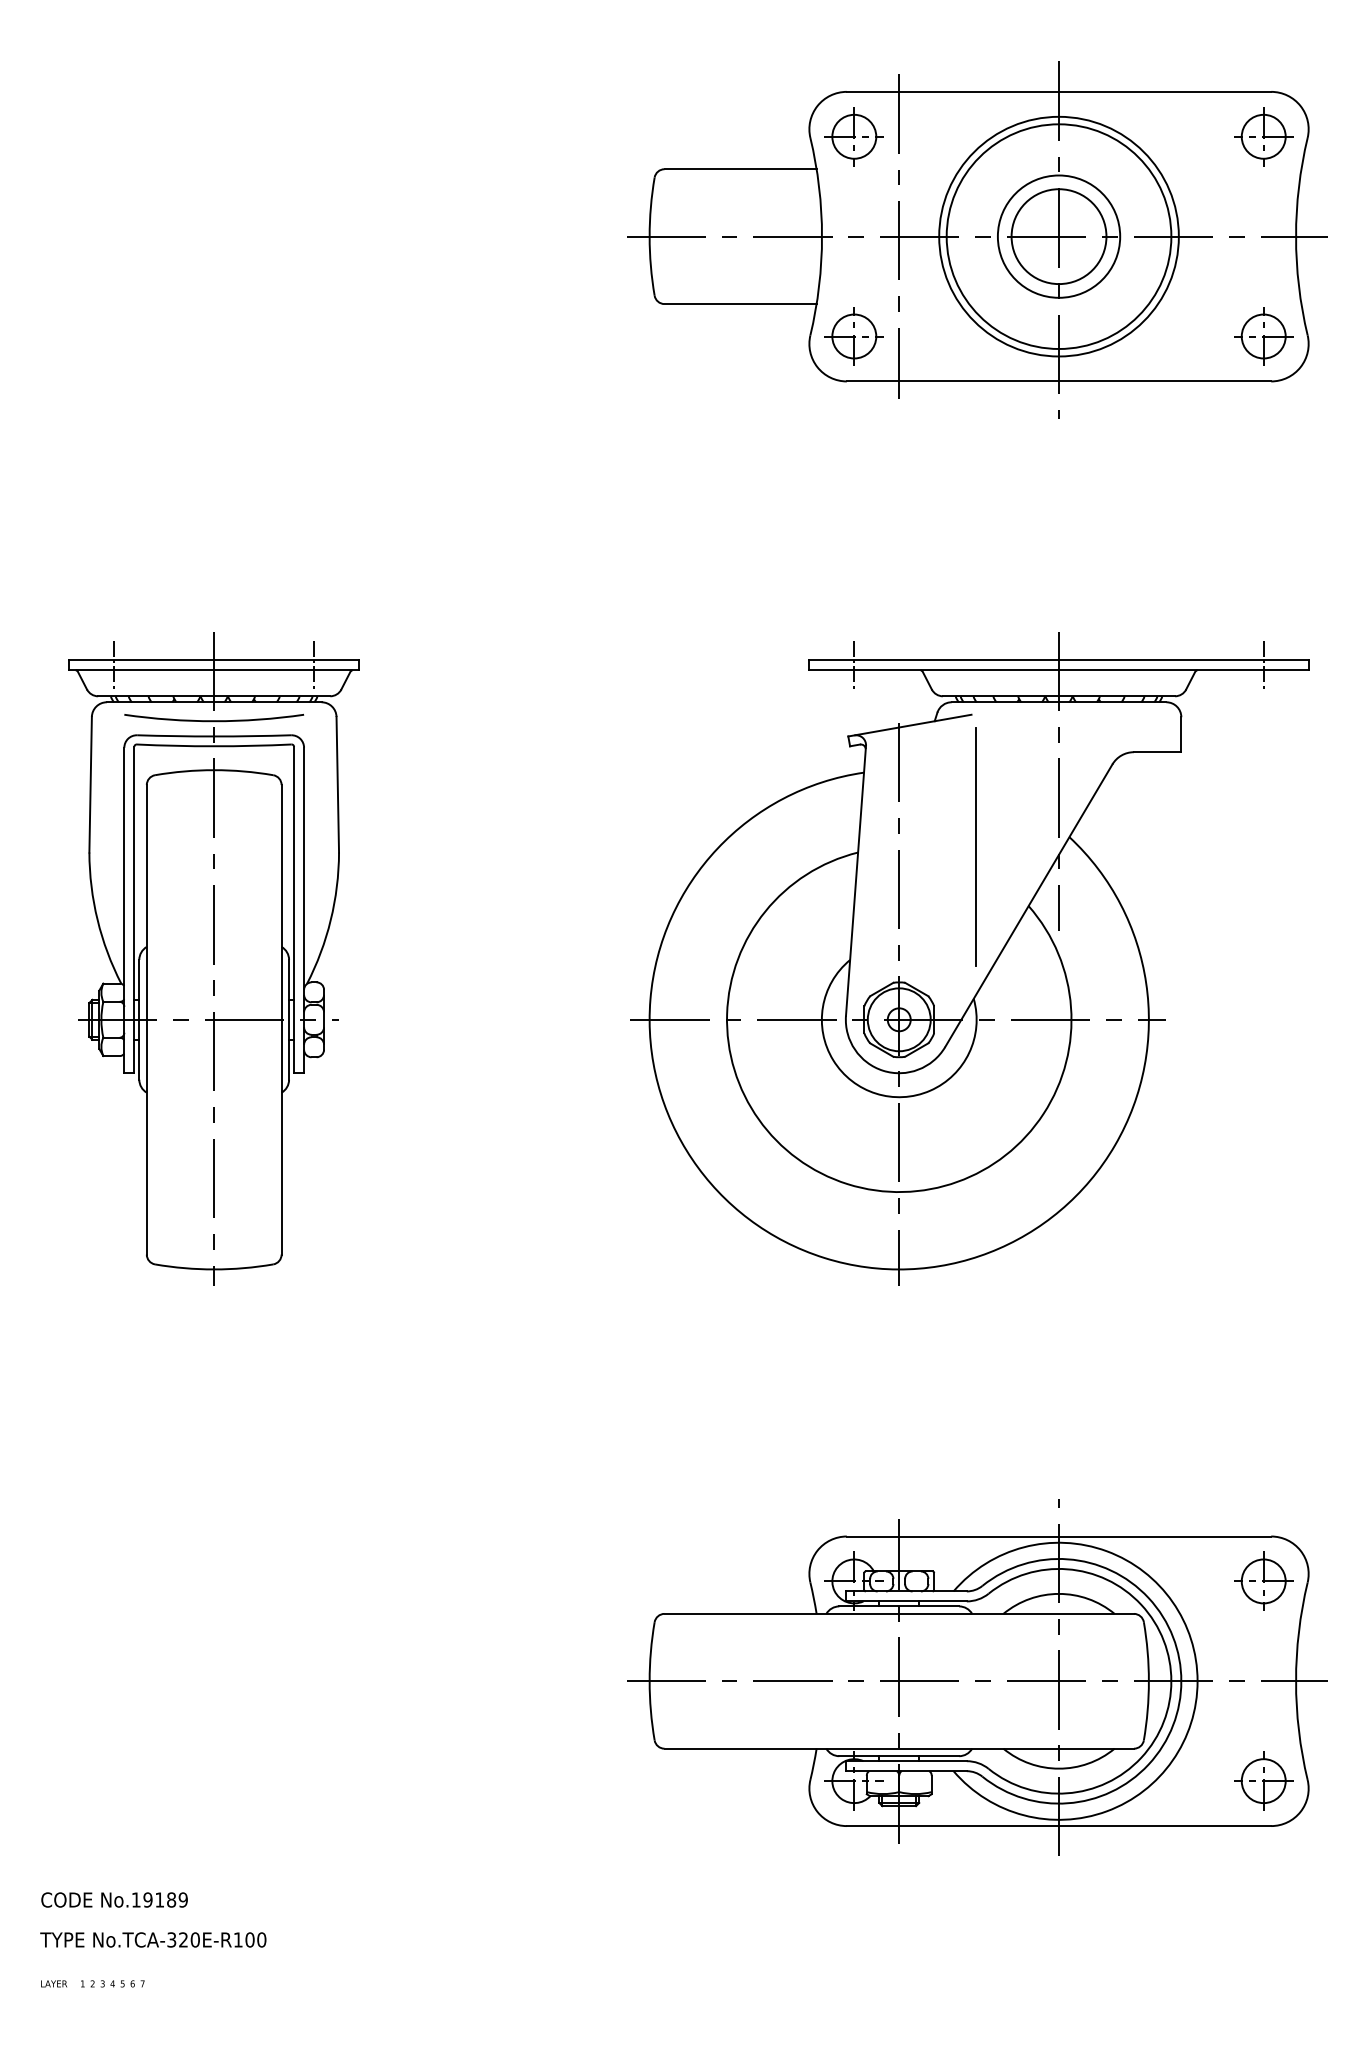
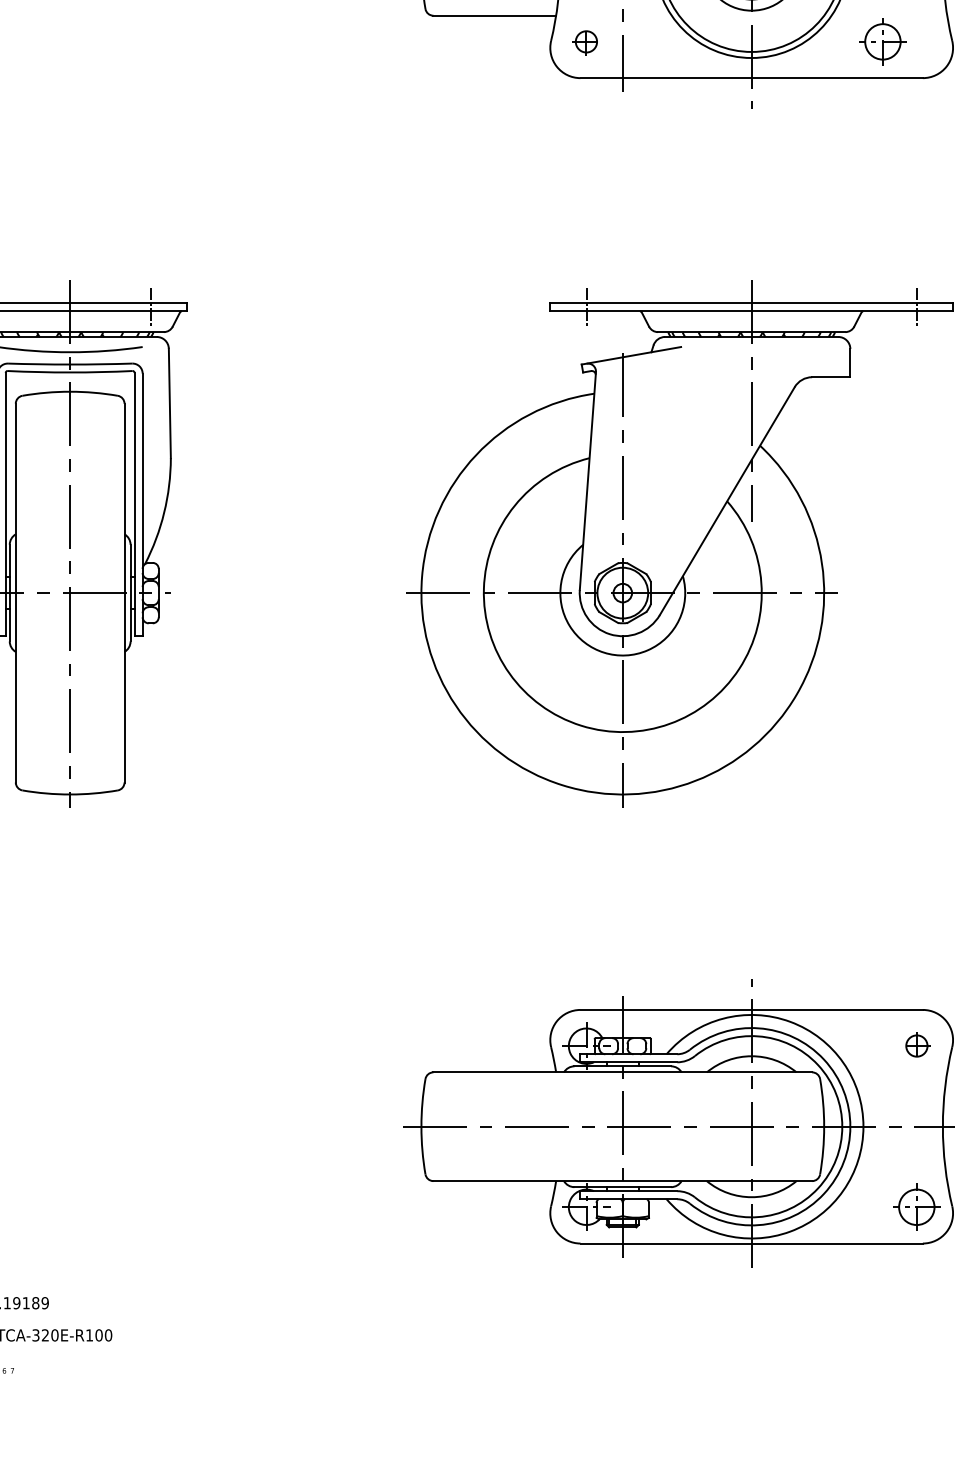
part: (853, 336) -> (585, 41), size x0.6
part: (1263, 336) -> (882, 41), moved
line: (976, 846) -> (685, 453), removed
part: (1263, 1580) -> (916, 1045), size x0.6

